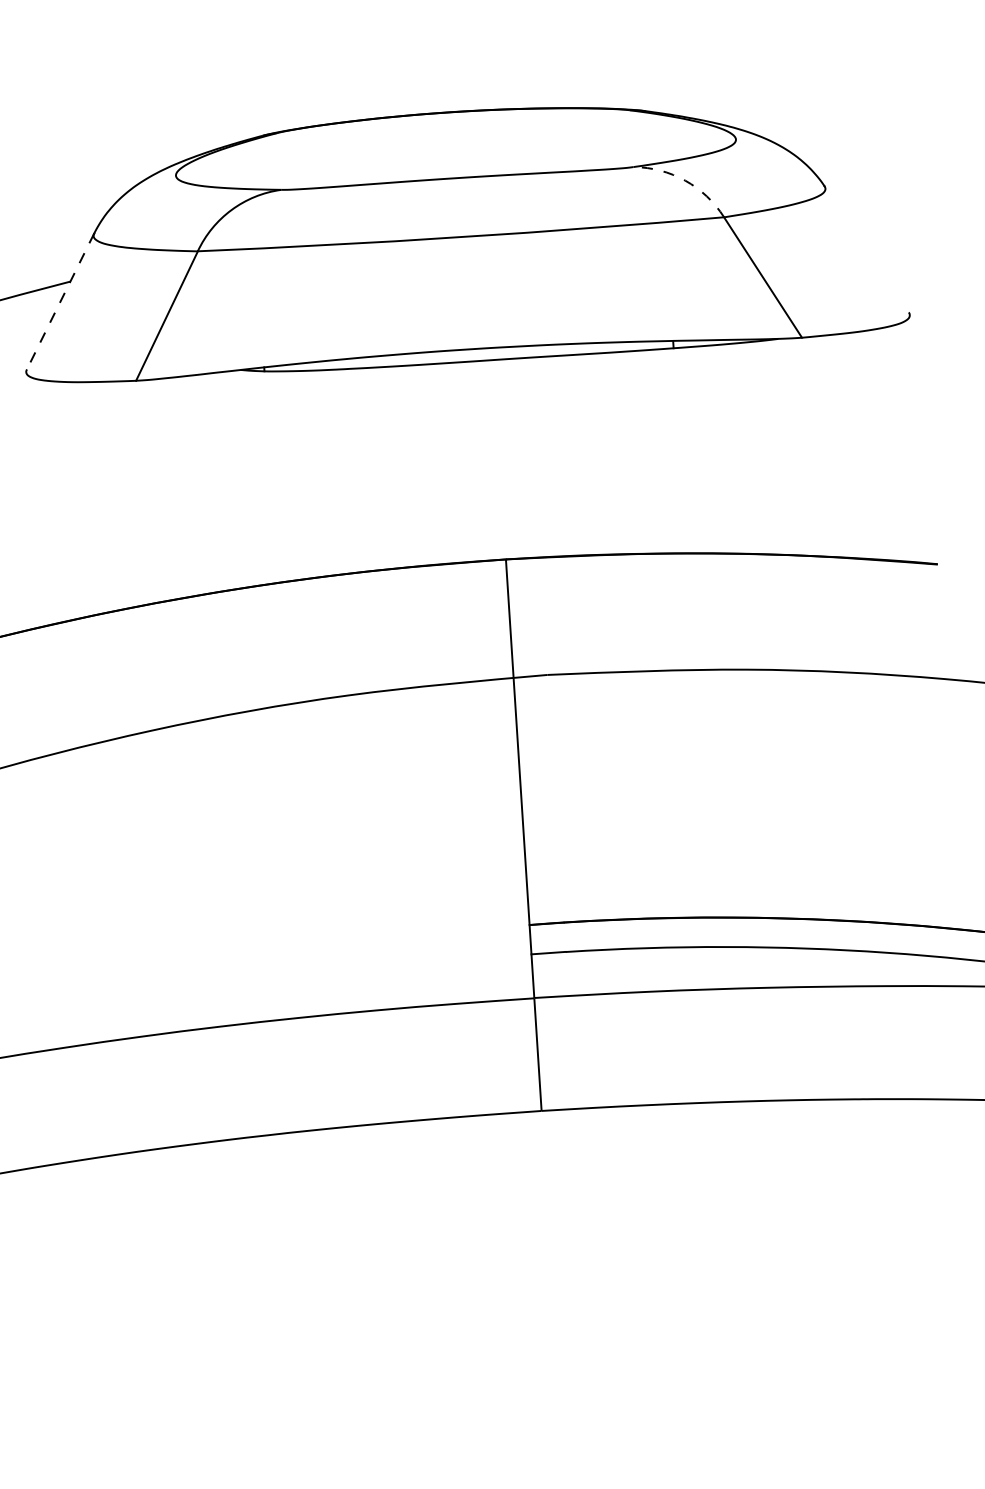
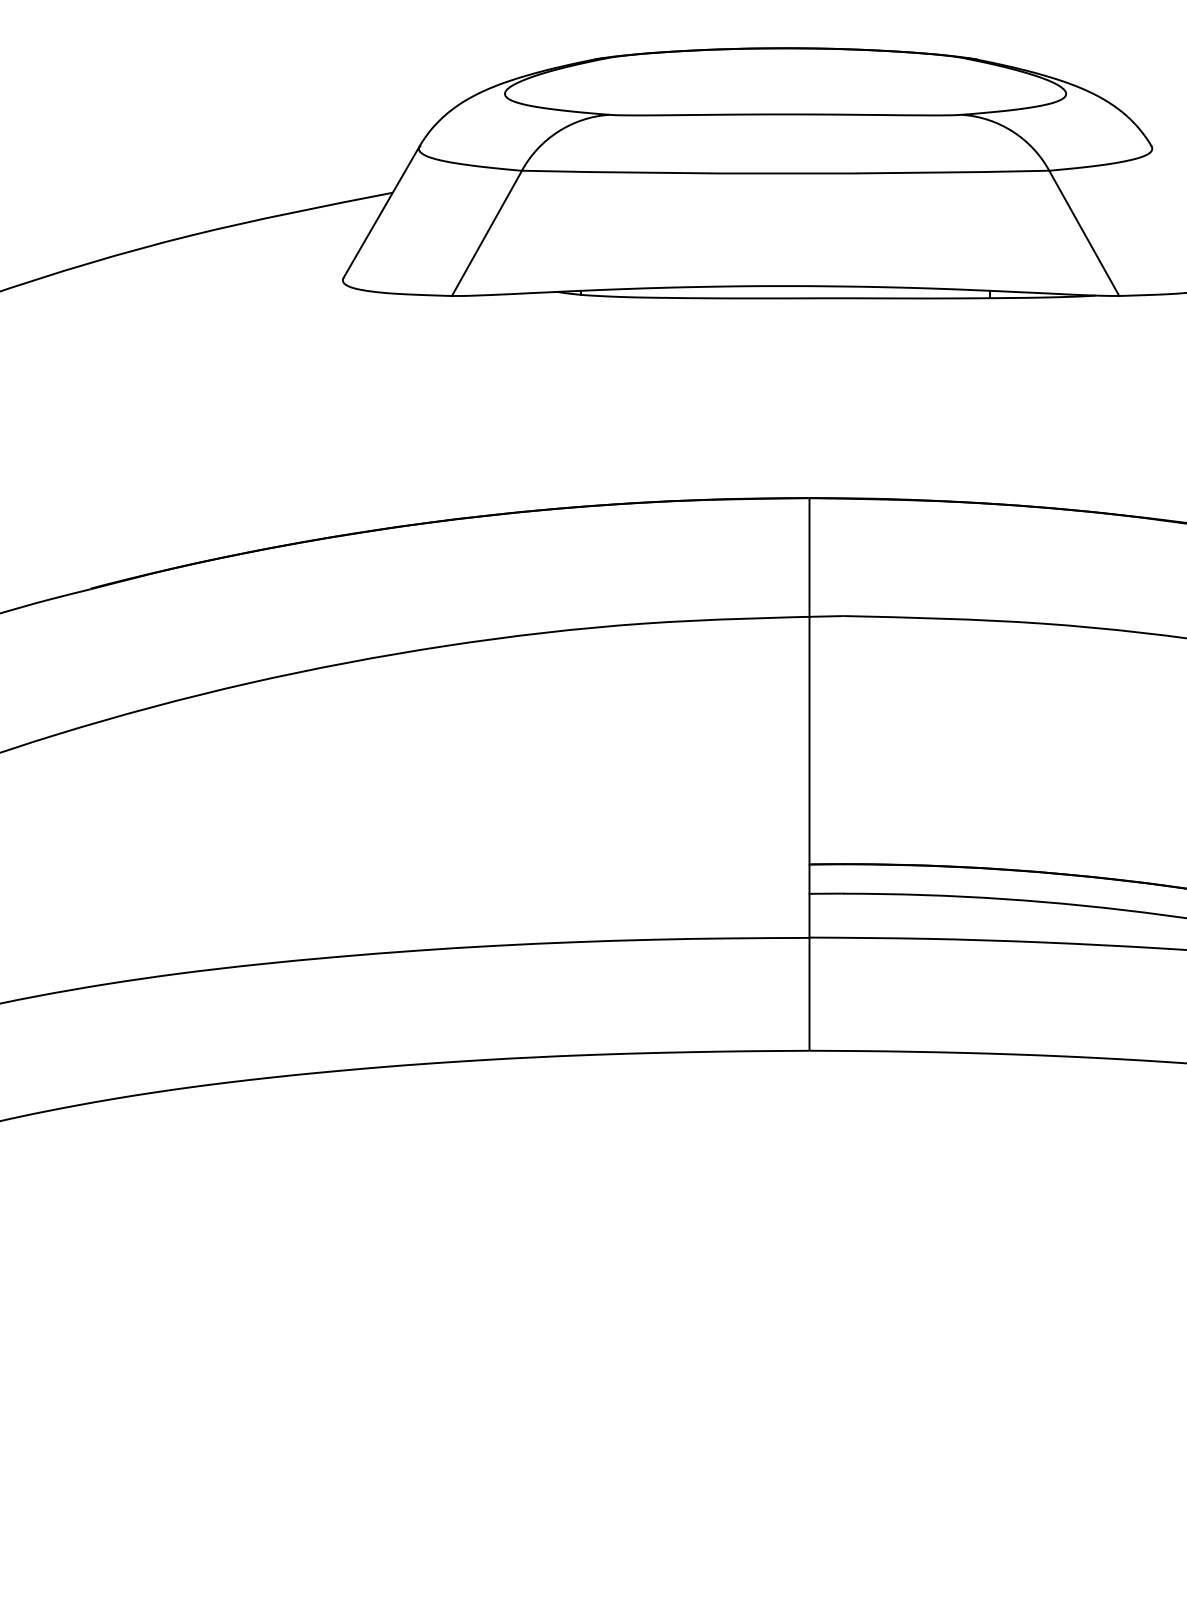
arc: (684, 180) -> (1012, 131), dashed -> solid
line: (60, 301) -> (381, 211), dashed -> solid

